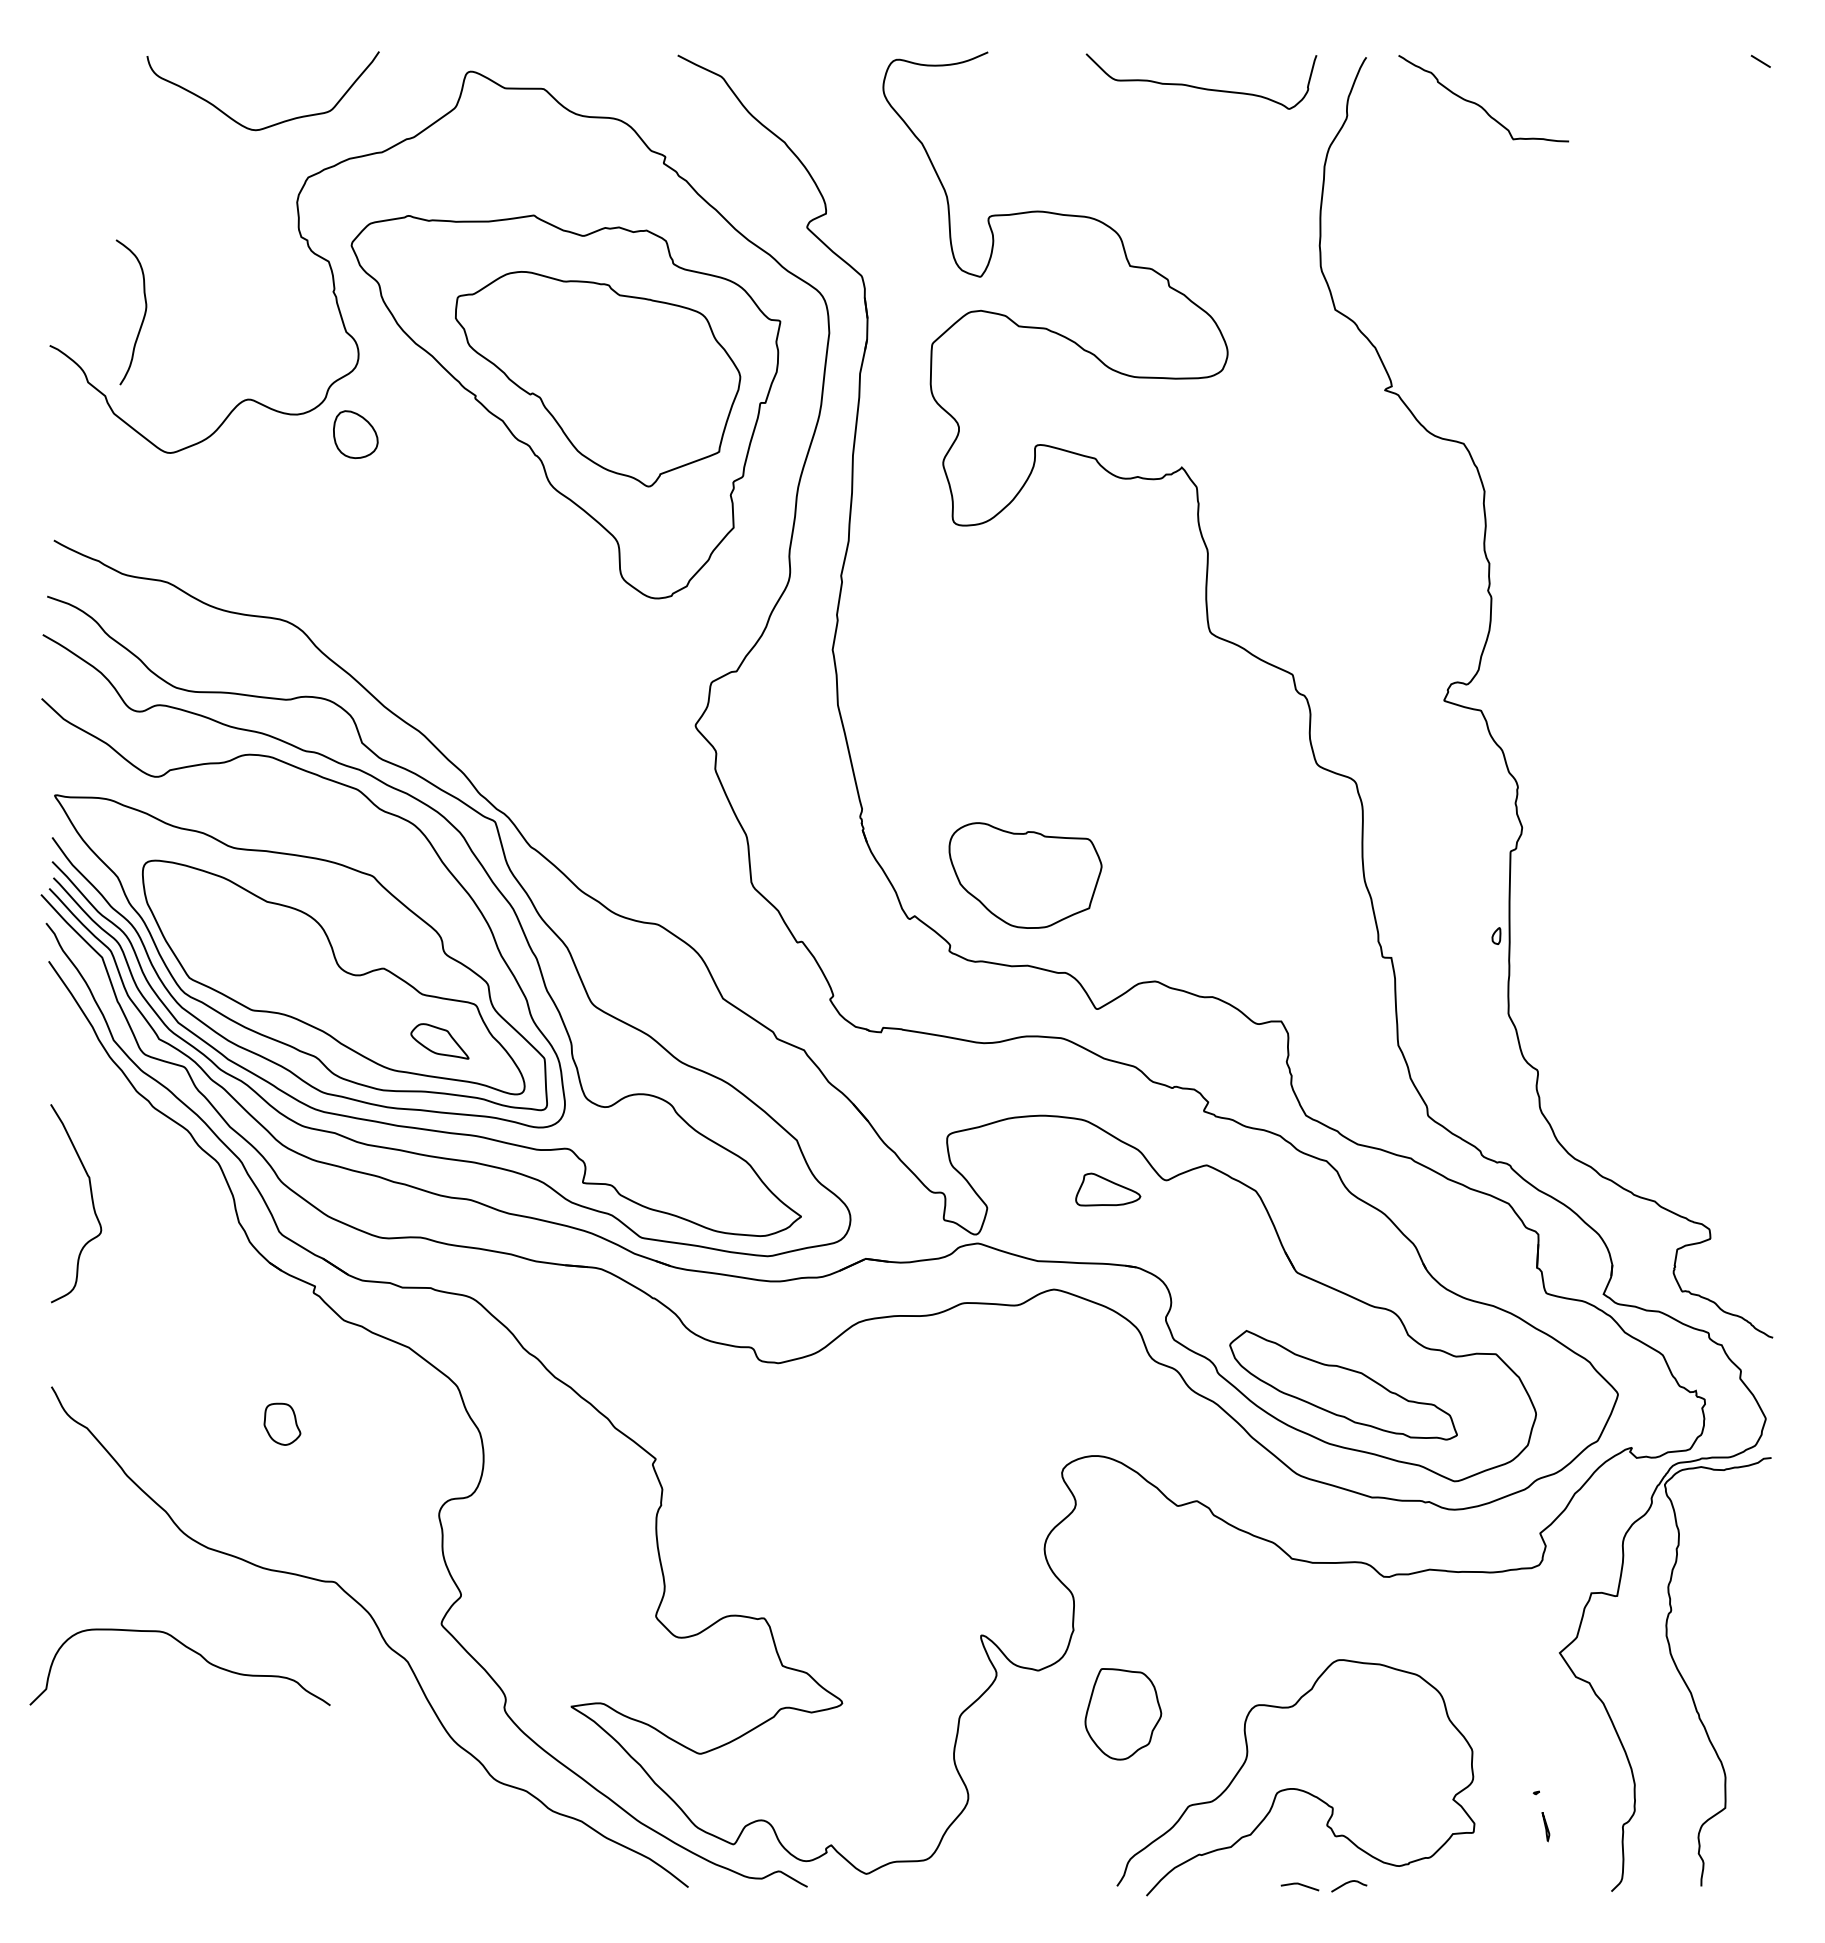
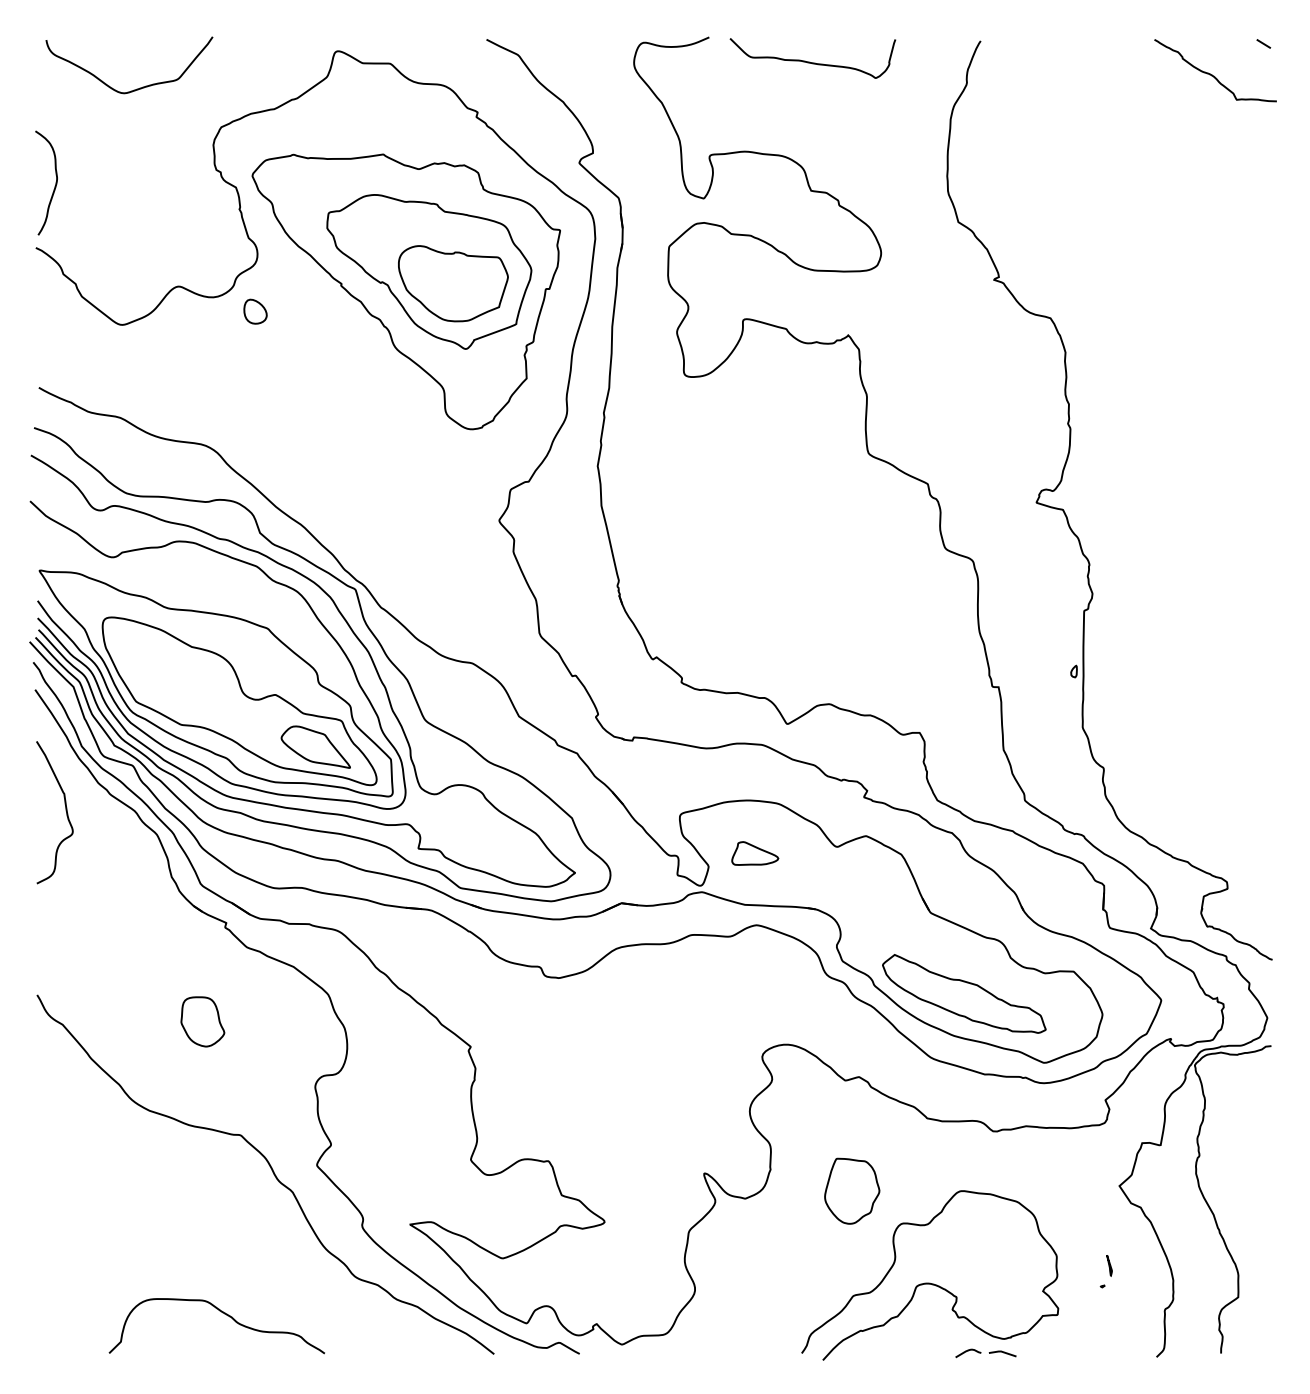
curve: (1201, 87) -> (812, 62), moved
curve: (1479, 104) -> (1212, 74), moved
curve: (272, 124) -> (136, 89), moved
curve: (143, 315) -> (55, 185), moved
part: (355, 434) -> (255, 311), size x0.71
part: (1025, 875) -> (453, 283), moved
part: (439, 1041) -> (315, 747), size x1.67
part: (1108, 1189) -> (755, 853), moved
curve: (91, 1201) -> (65, 811), moved
part: (282, 1424) -> (202, 1022), size x1.67
curve: (188, 1649) -> (223, 1313), moved
part: (1123, 1714) -> (852, 1191), moved
part: (1545, 1827) -> (1109, 1266), moved
line: (1300, 1885) -> (1003, 1352), moved

